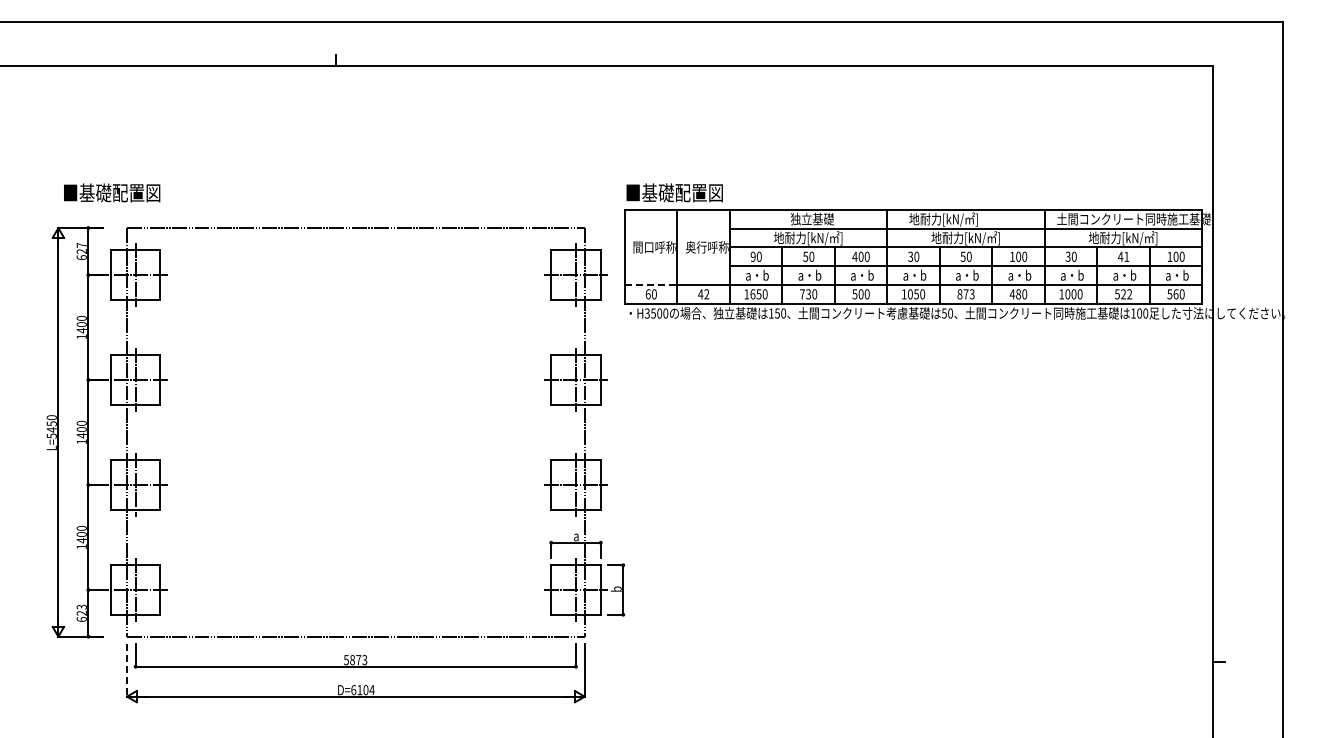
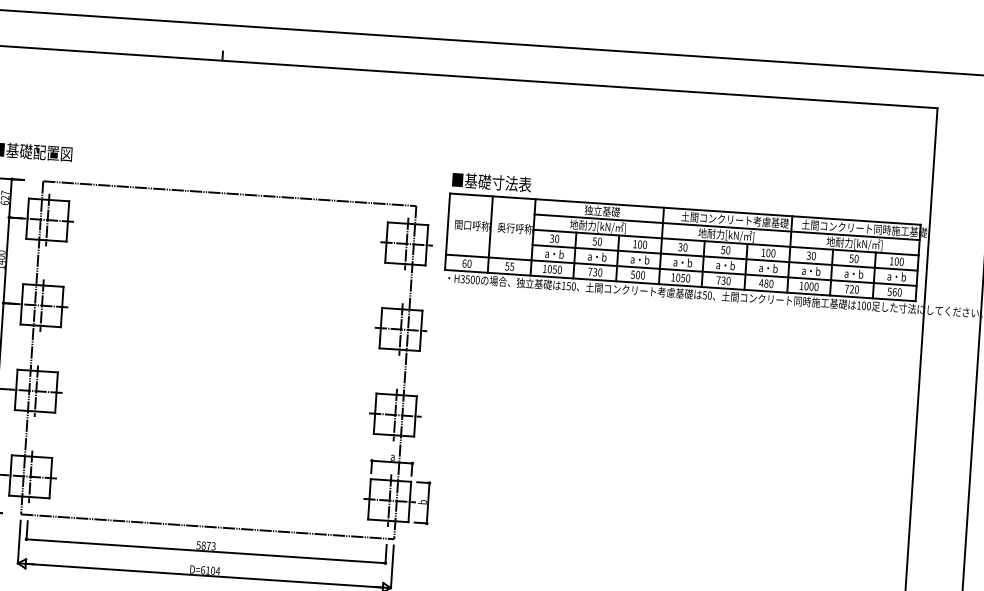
text: (699, 192) -> (511, 183), ■基礎配置図 -> ■基礎寸法表
text: (974, 219) -> (734, 220), 地耐力[kN/㎡] -> 土間コンクリート考慮基礎
text: (752, 256) -> (551, 238), 90 -> 30
text: (854, 256) -> (634, 243), 400 -> 100
text: (1123, 256) -> (853, 258), 41 -> 50
line: (651, 284) -> (467, 255), dashed -> solid
text: (703, 294) -> (509, 266), 42 -> 55
text: (752, 294) -> (549, 269), 1650 -> 1050
text: (965, 294) -> (723, 280), 873 -> 730
text: (1123, 294) -> (851, 289), 522 -> 720
line: (127, 671) -> (19, 542), dashed -> solid

